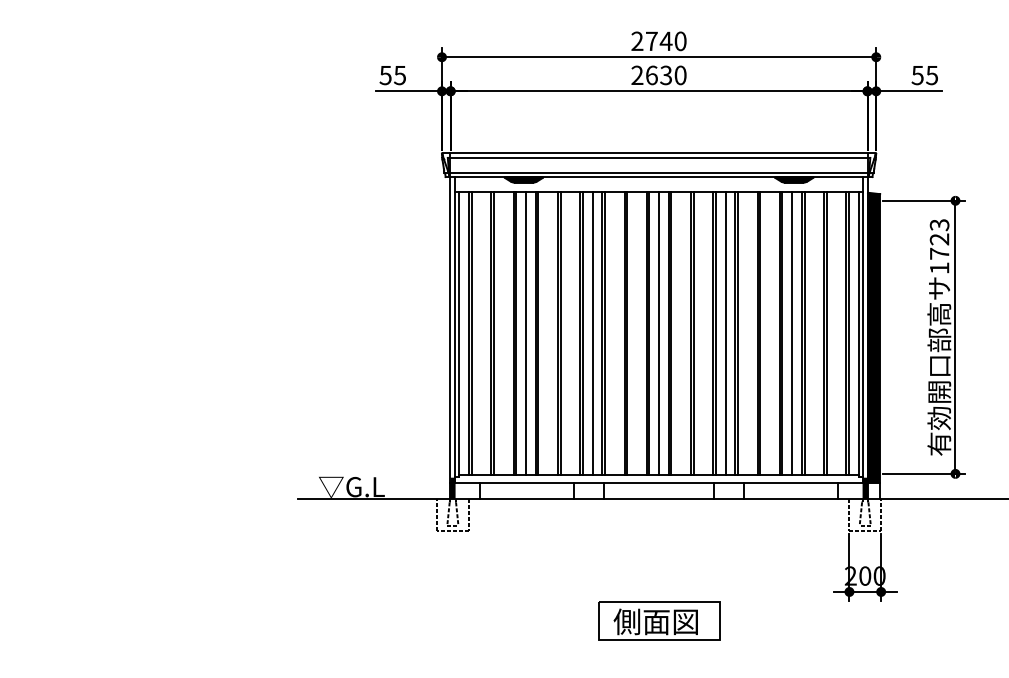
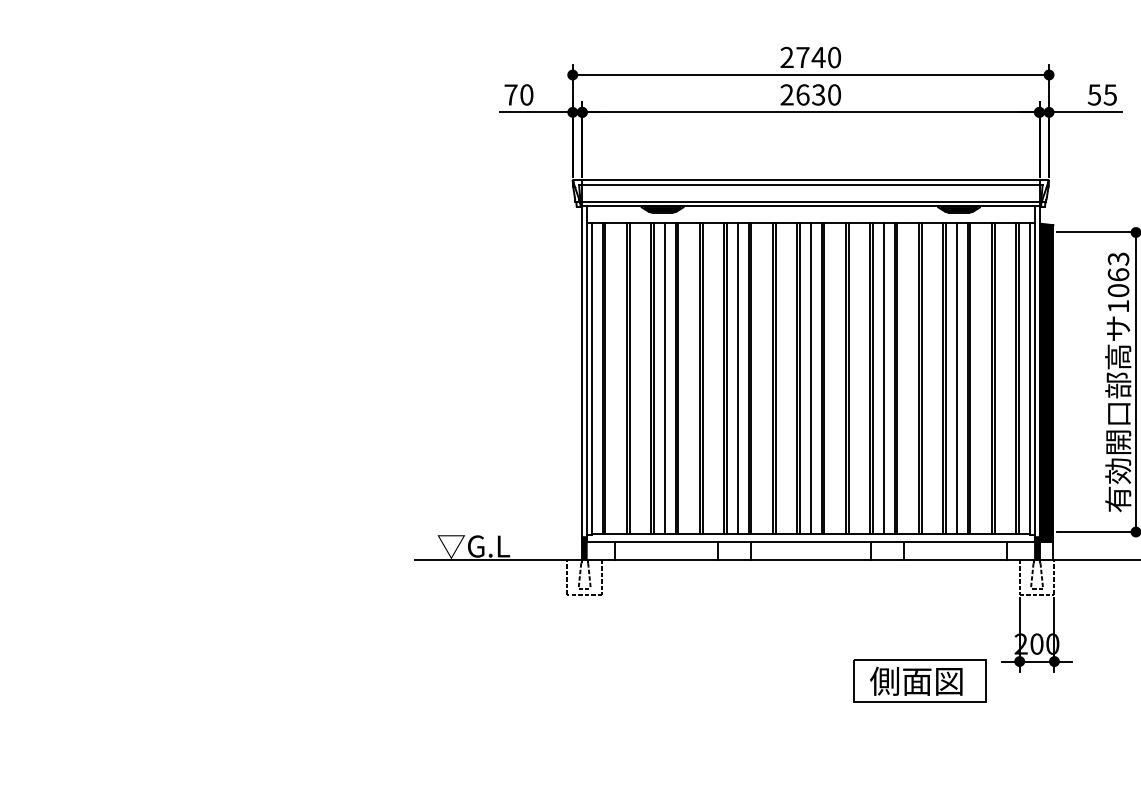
text: (392, 75) -> (518, 94), 55 -> 70
text: (939, 246) -> (1118, 282), 1723 -> 1063
part: (658, 621) -> (919, 680), moved

